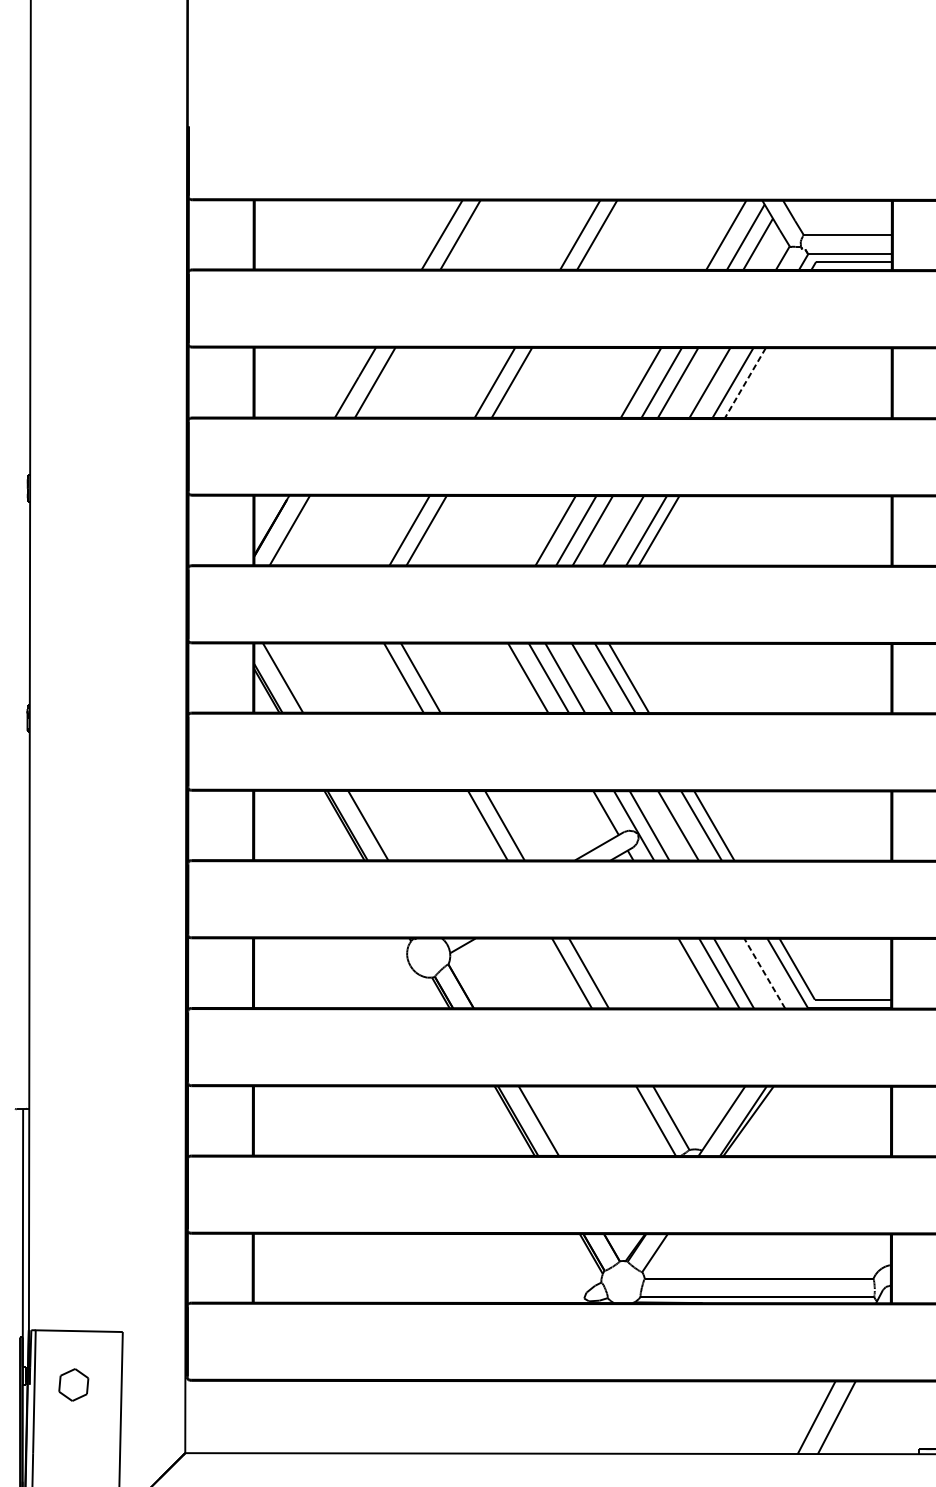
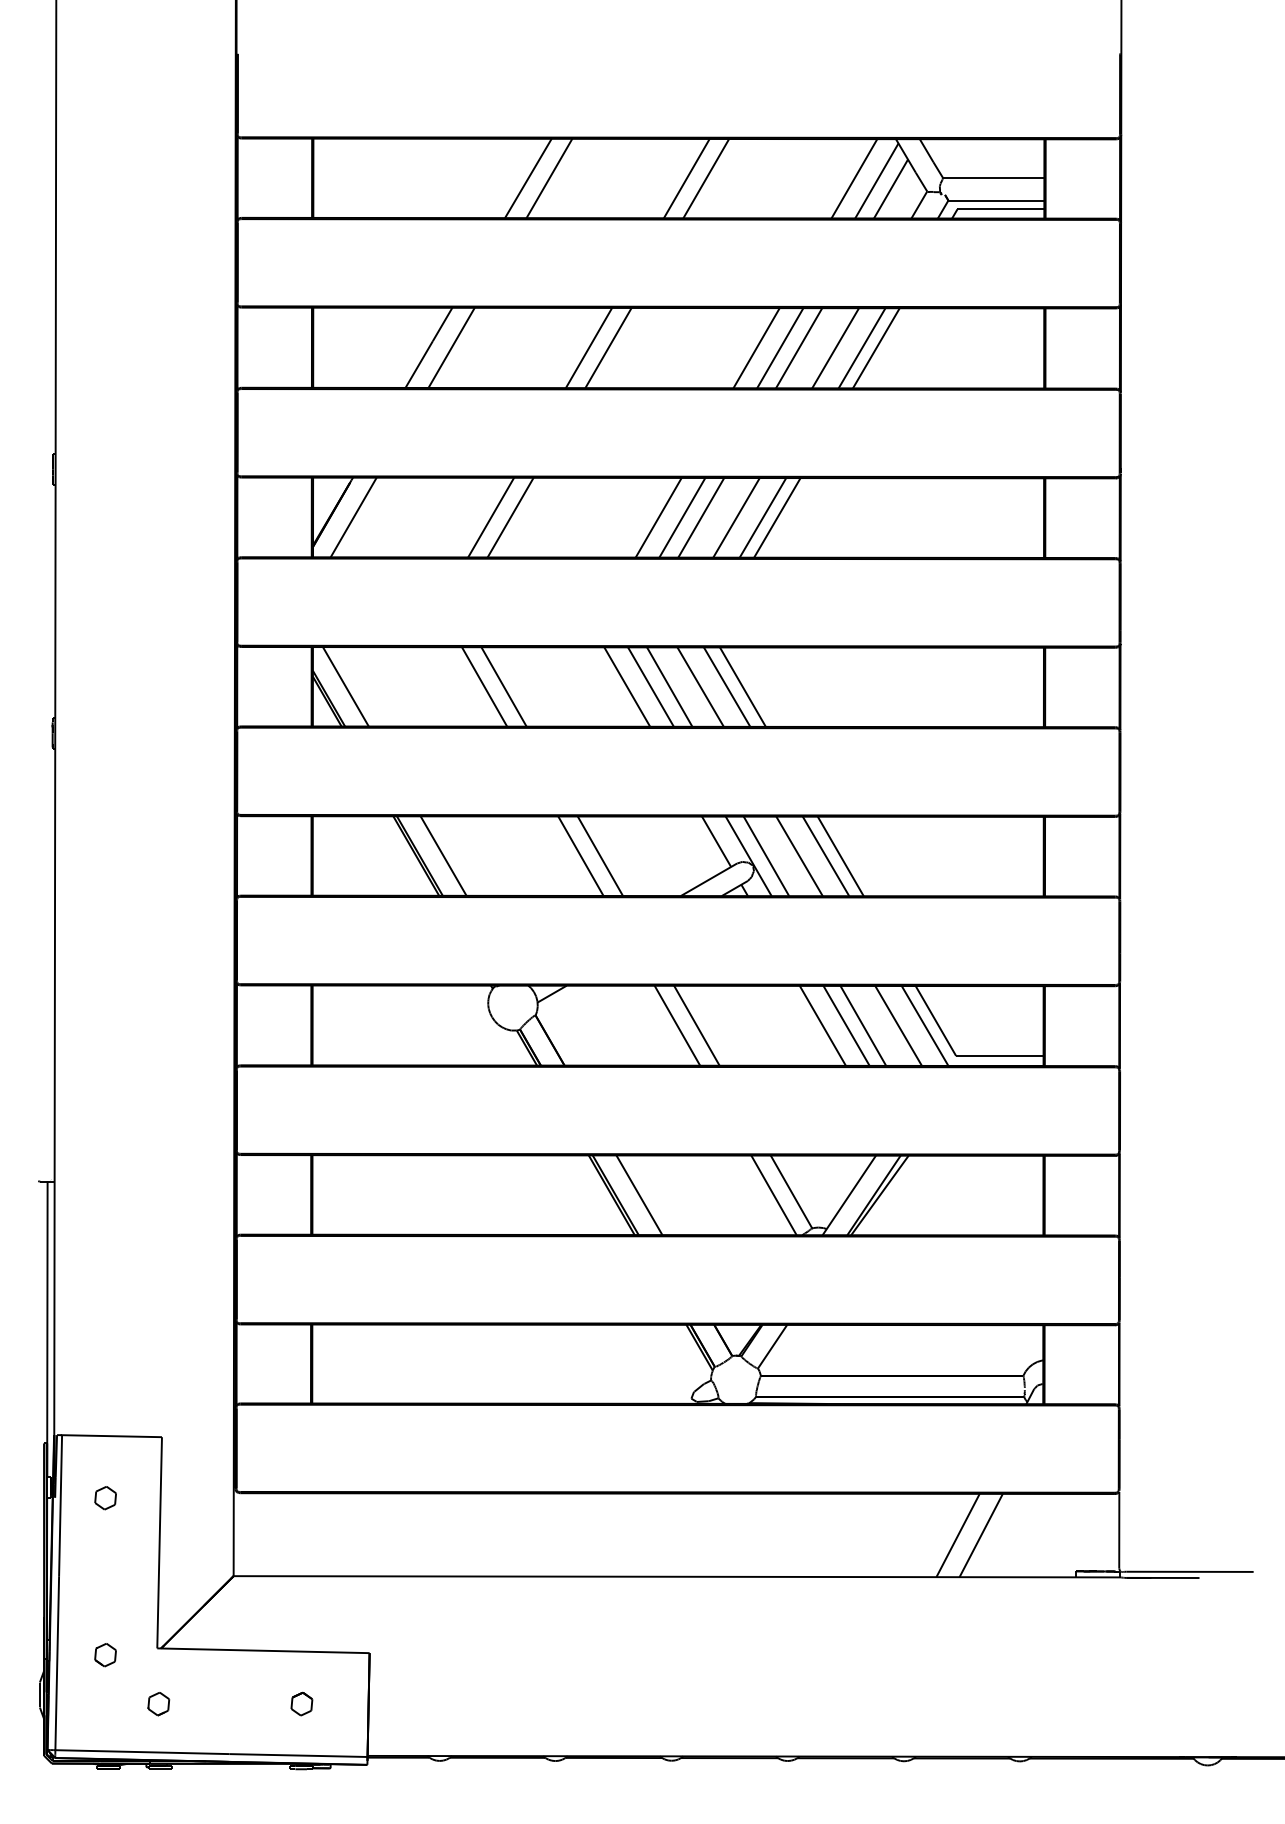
line: (745, 383) -> (876, 348), dashed -> solid
line: (764, 973) -> (898, 1025), dashed -> solid
part: (73, 1385) -> (105, 1498), size x0.62

